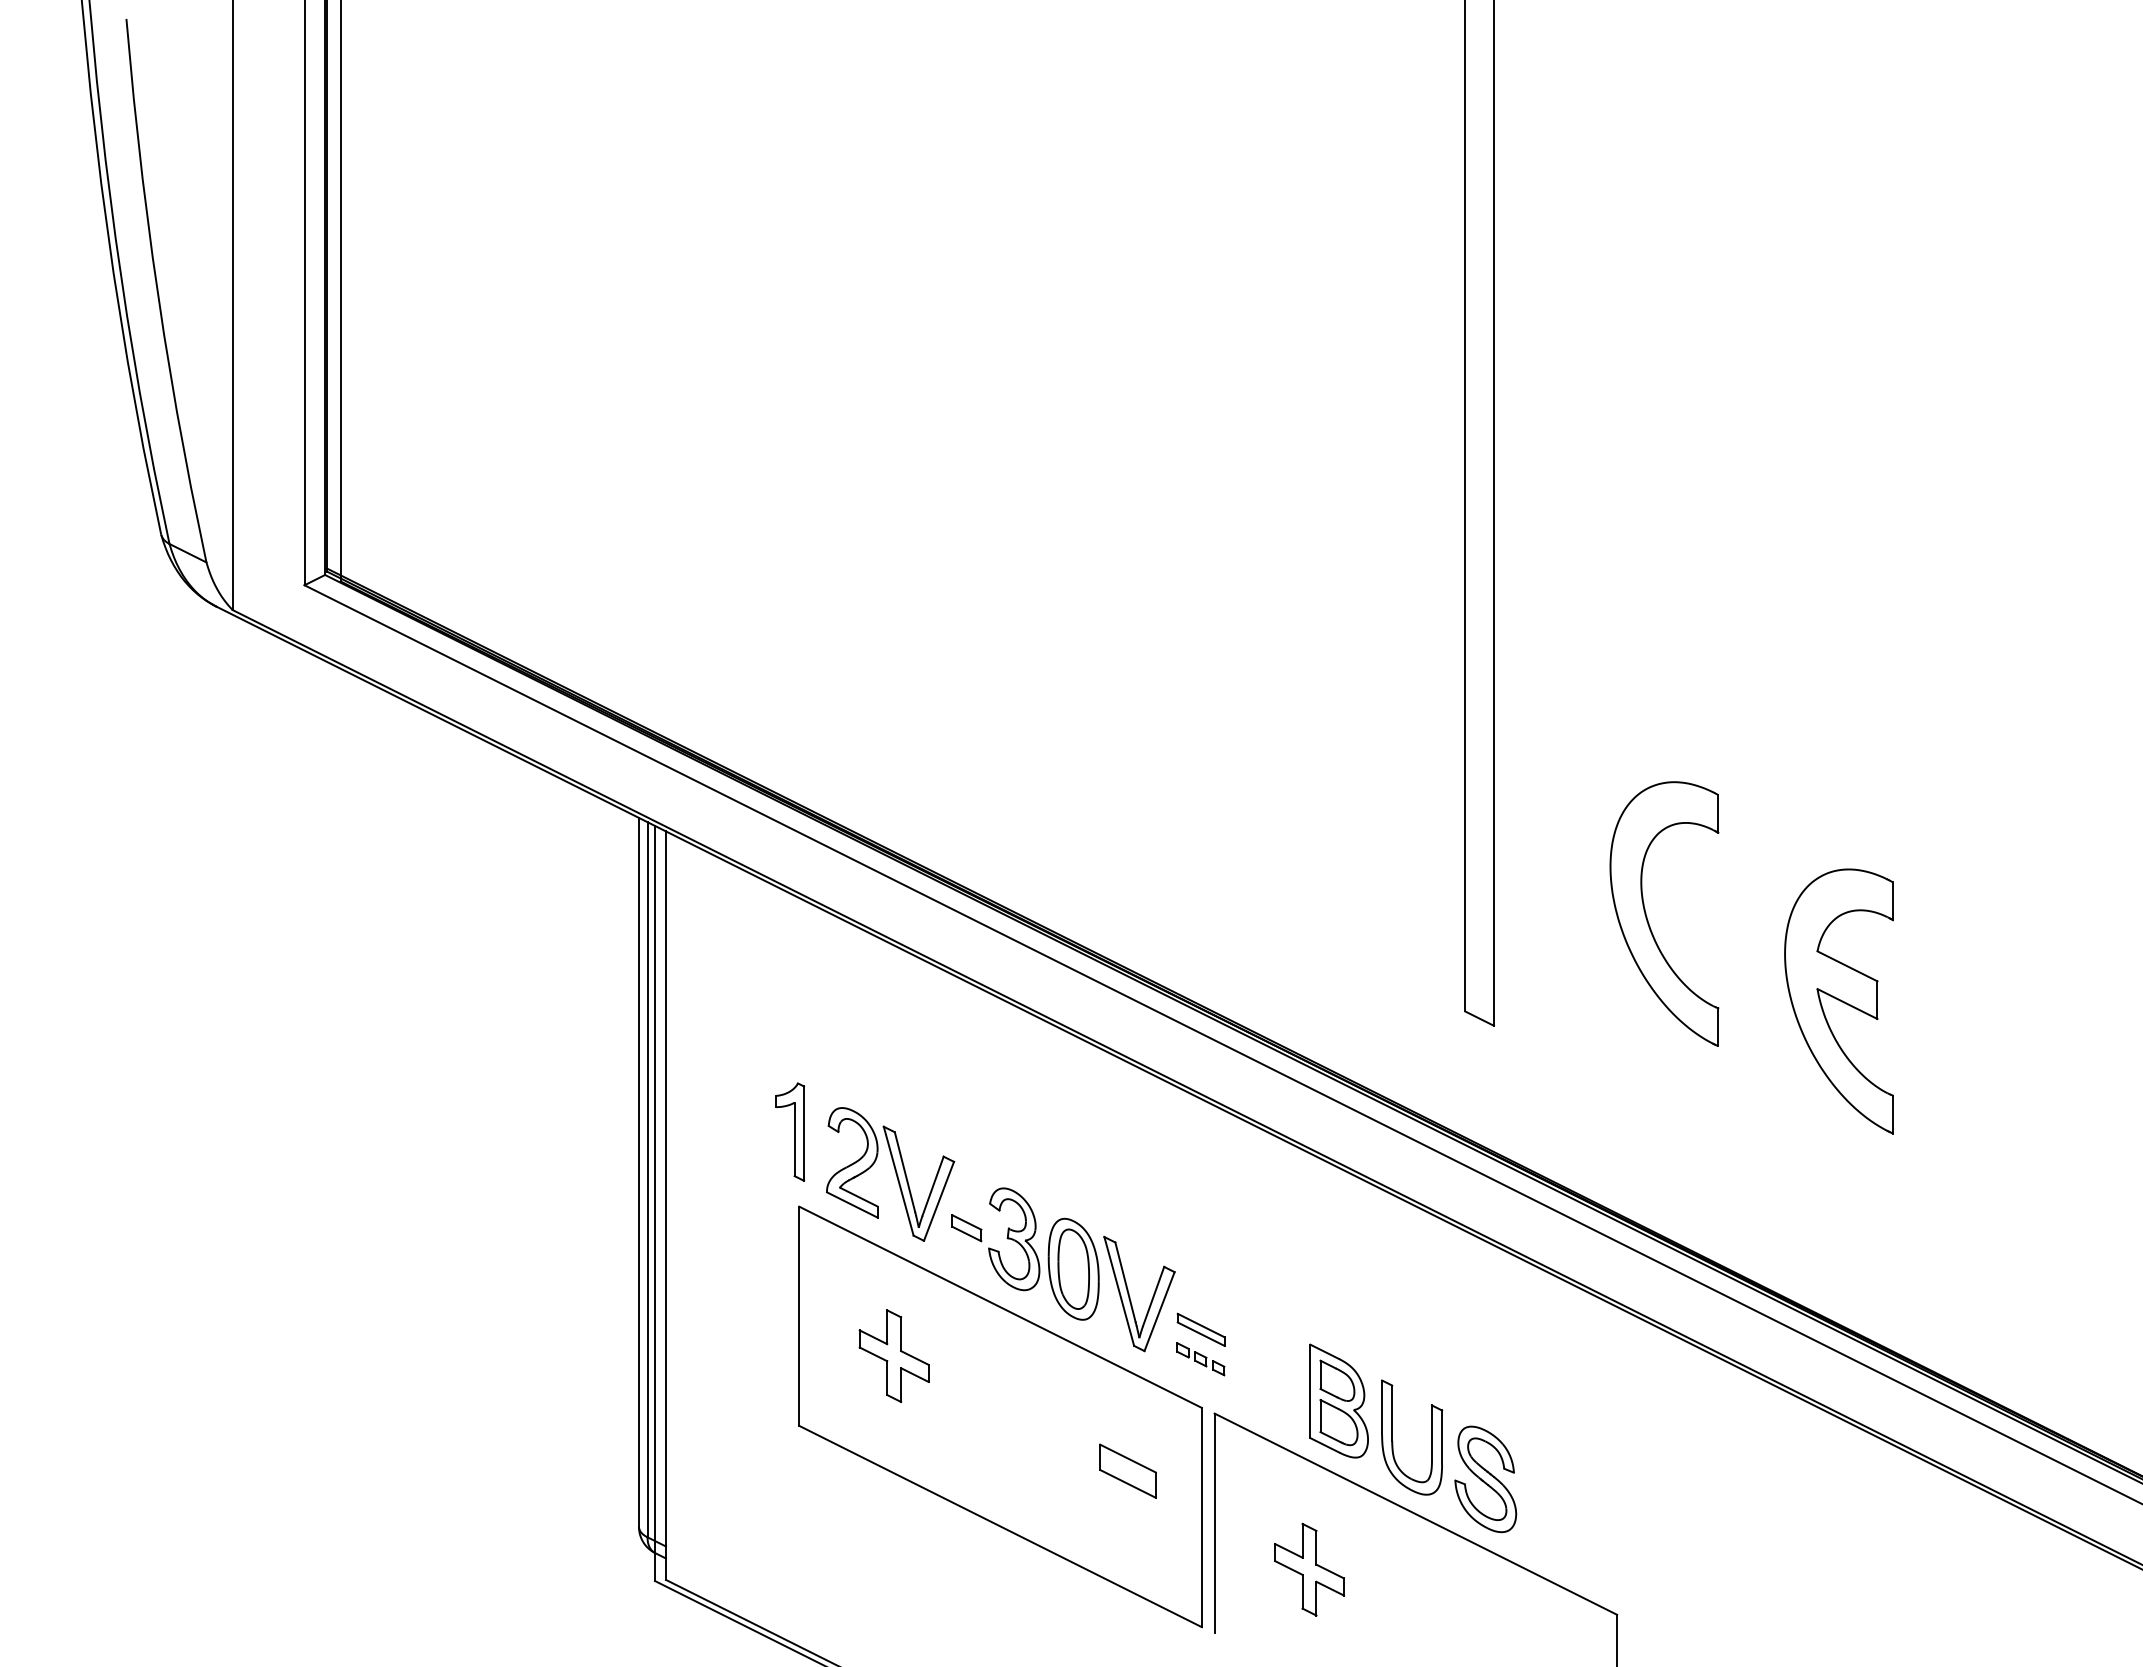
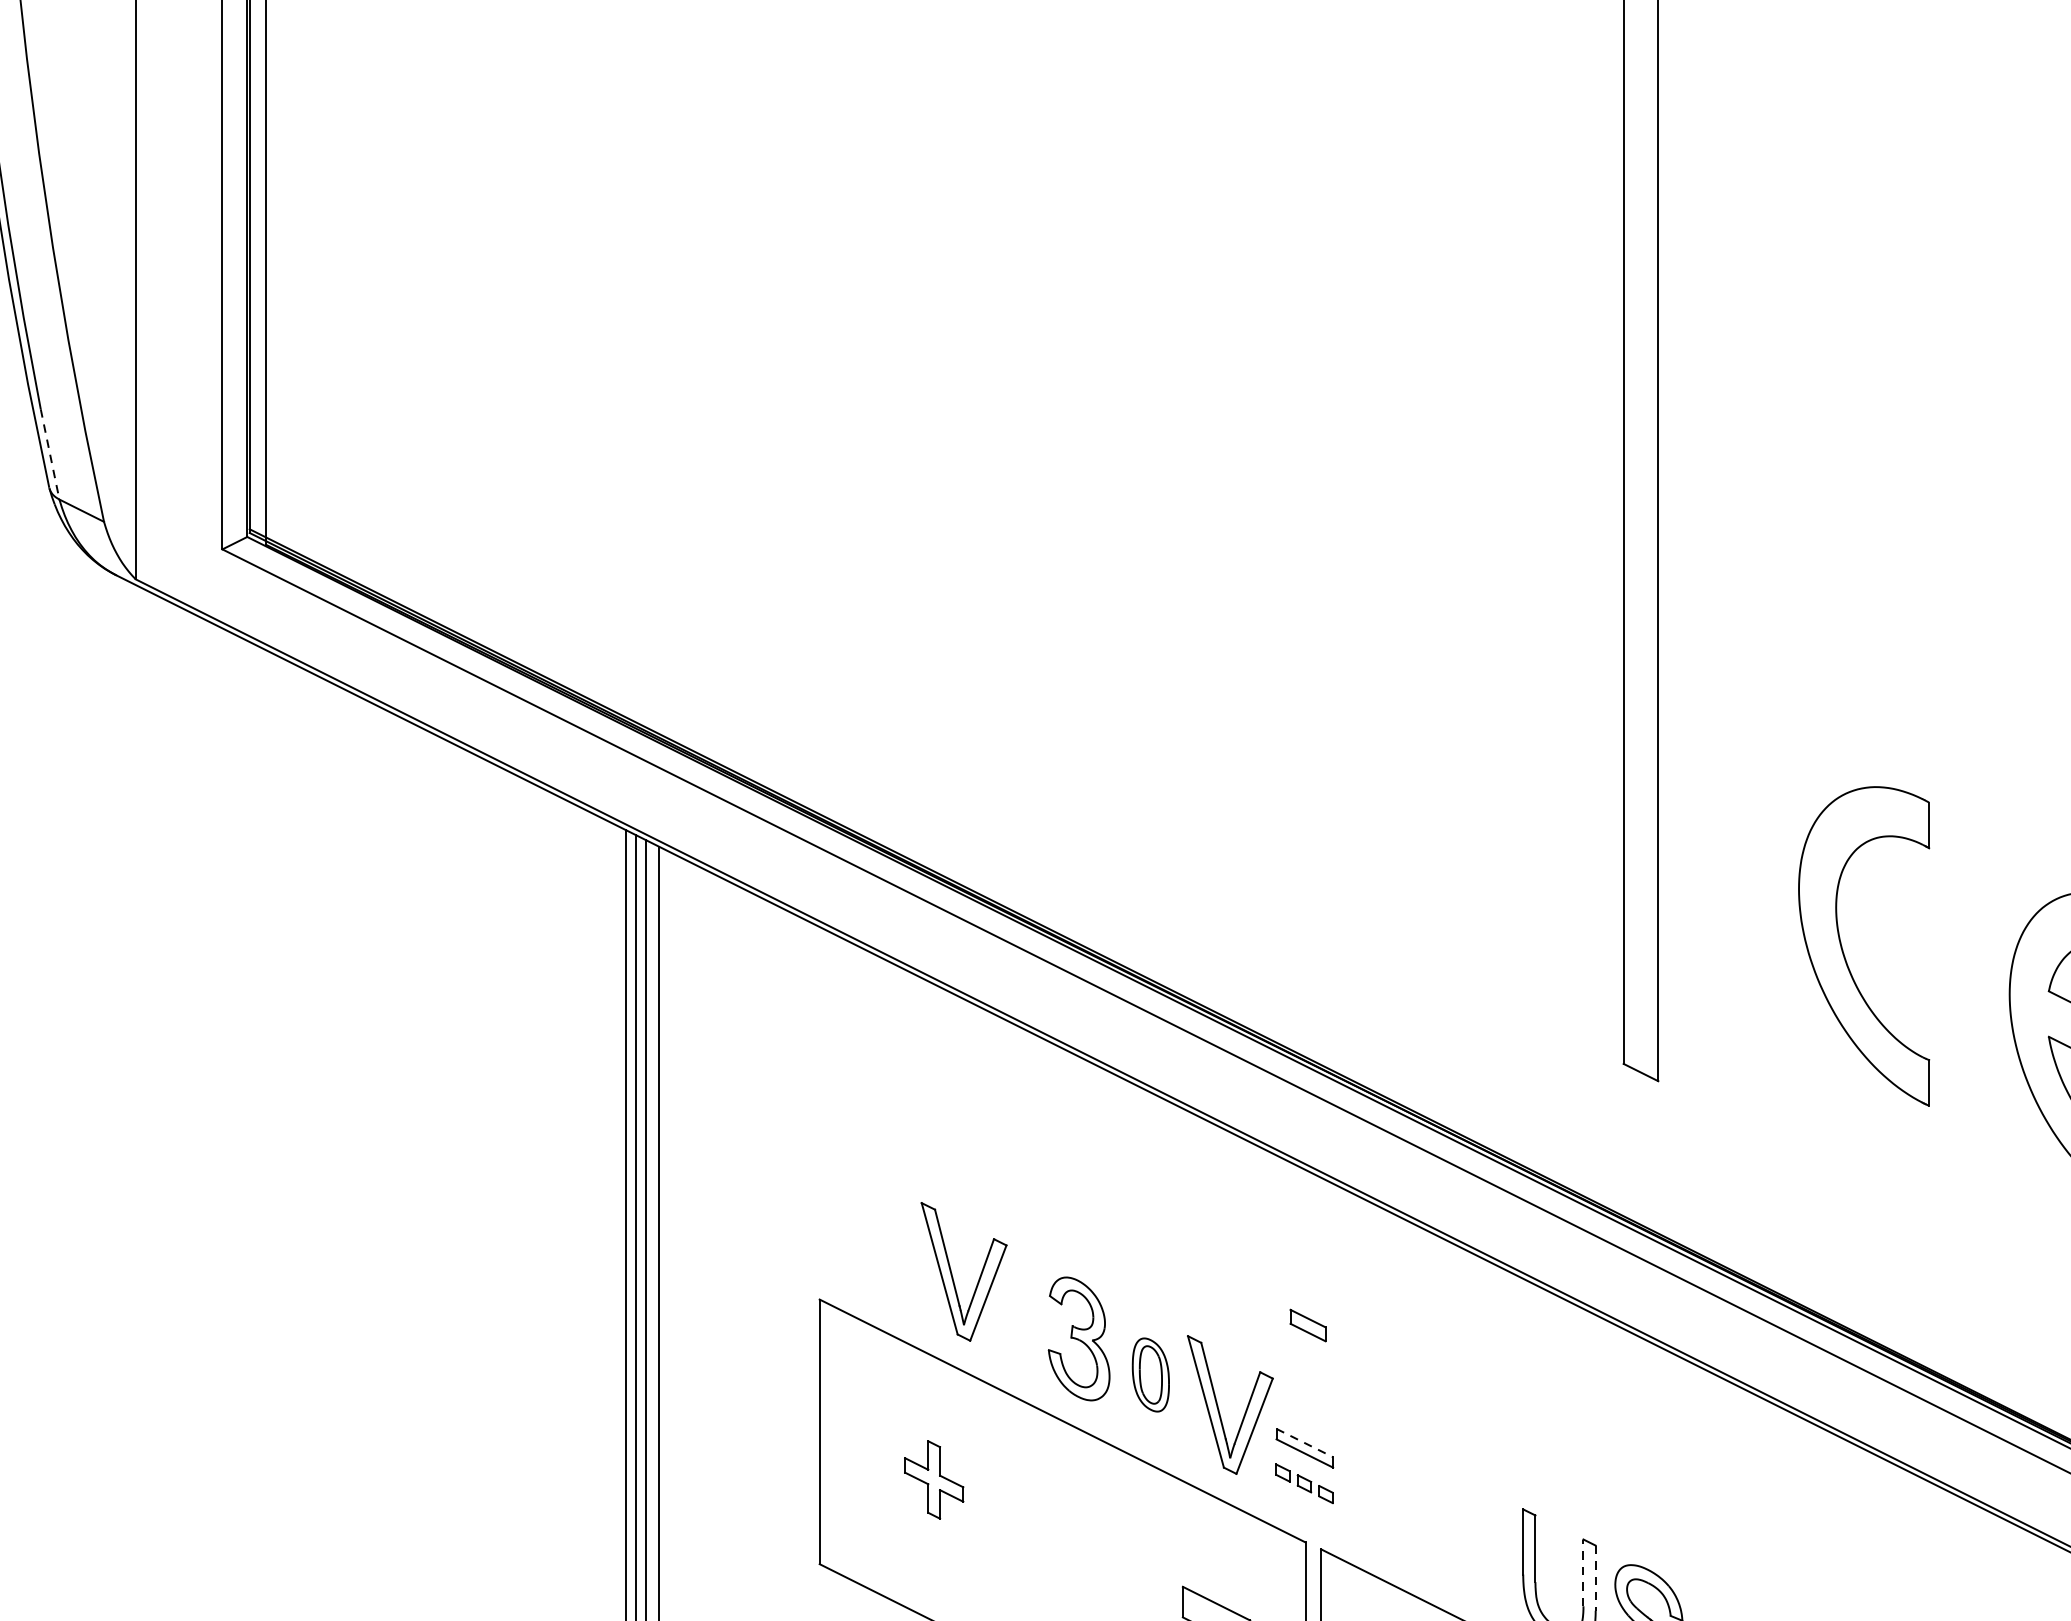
line: (161, 507) -> (49, 455), solid -> dashed
part: (790, 1131) -> (809, 1208), removed
part: (852, 1162) -> (883, 1246), removed
part: (966, 1228) -> (1307, 1325), moved
part: (1073, 1268) -> (1150, 1374), size x0.6
line: (1201, 1325) -> (1305, 1443), solid -> dashed
part: (893, 1355) -> (933, 1479), size x0.7
part: (1338, 1400) -> (1470, 1533), removed
line: (1431, 1433) -> (1582, 1573), solid -> dashed
line: (1442, 1437) -> (1596, 1578), solid -> dashed

